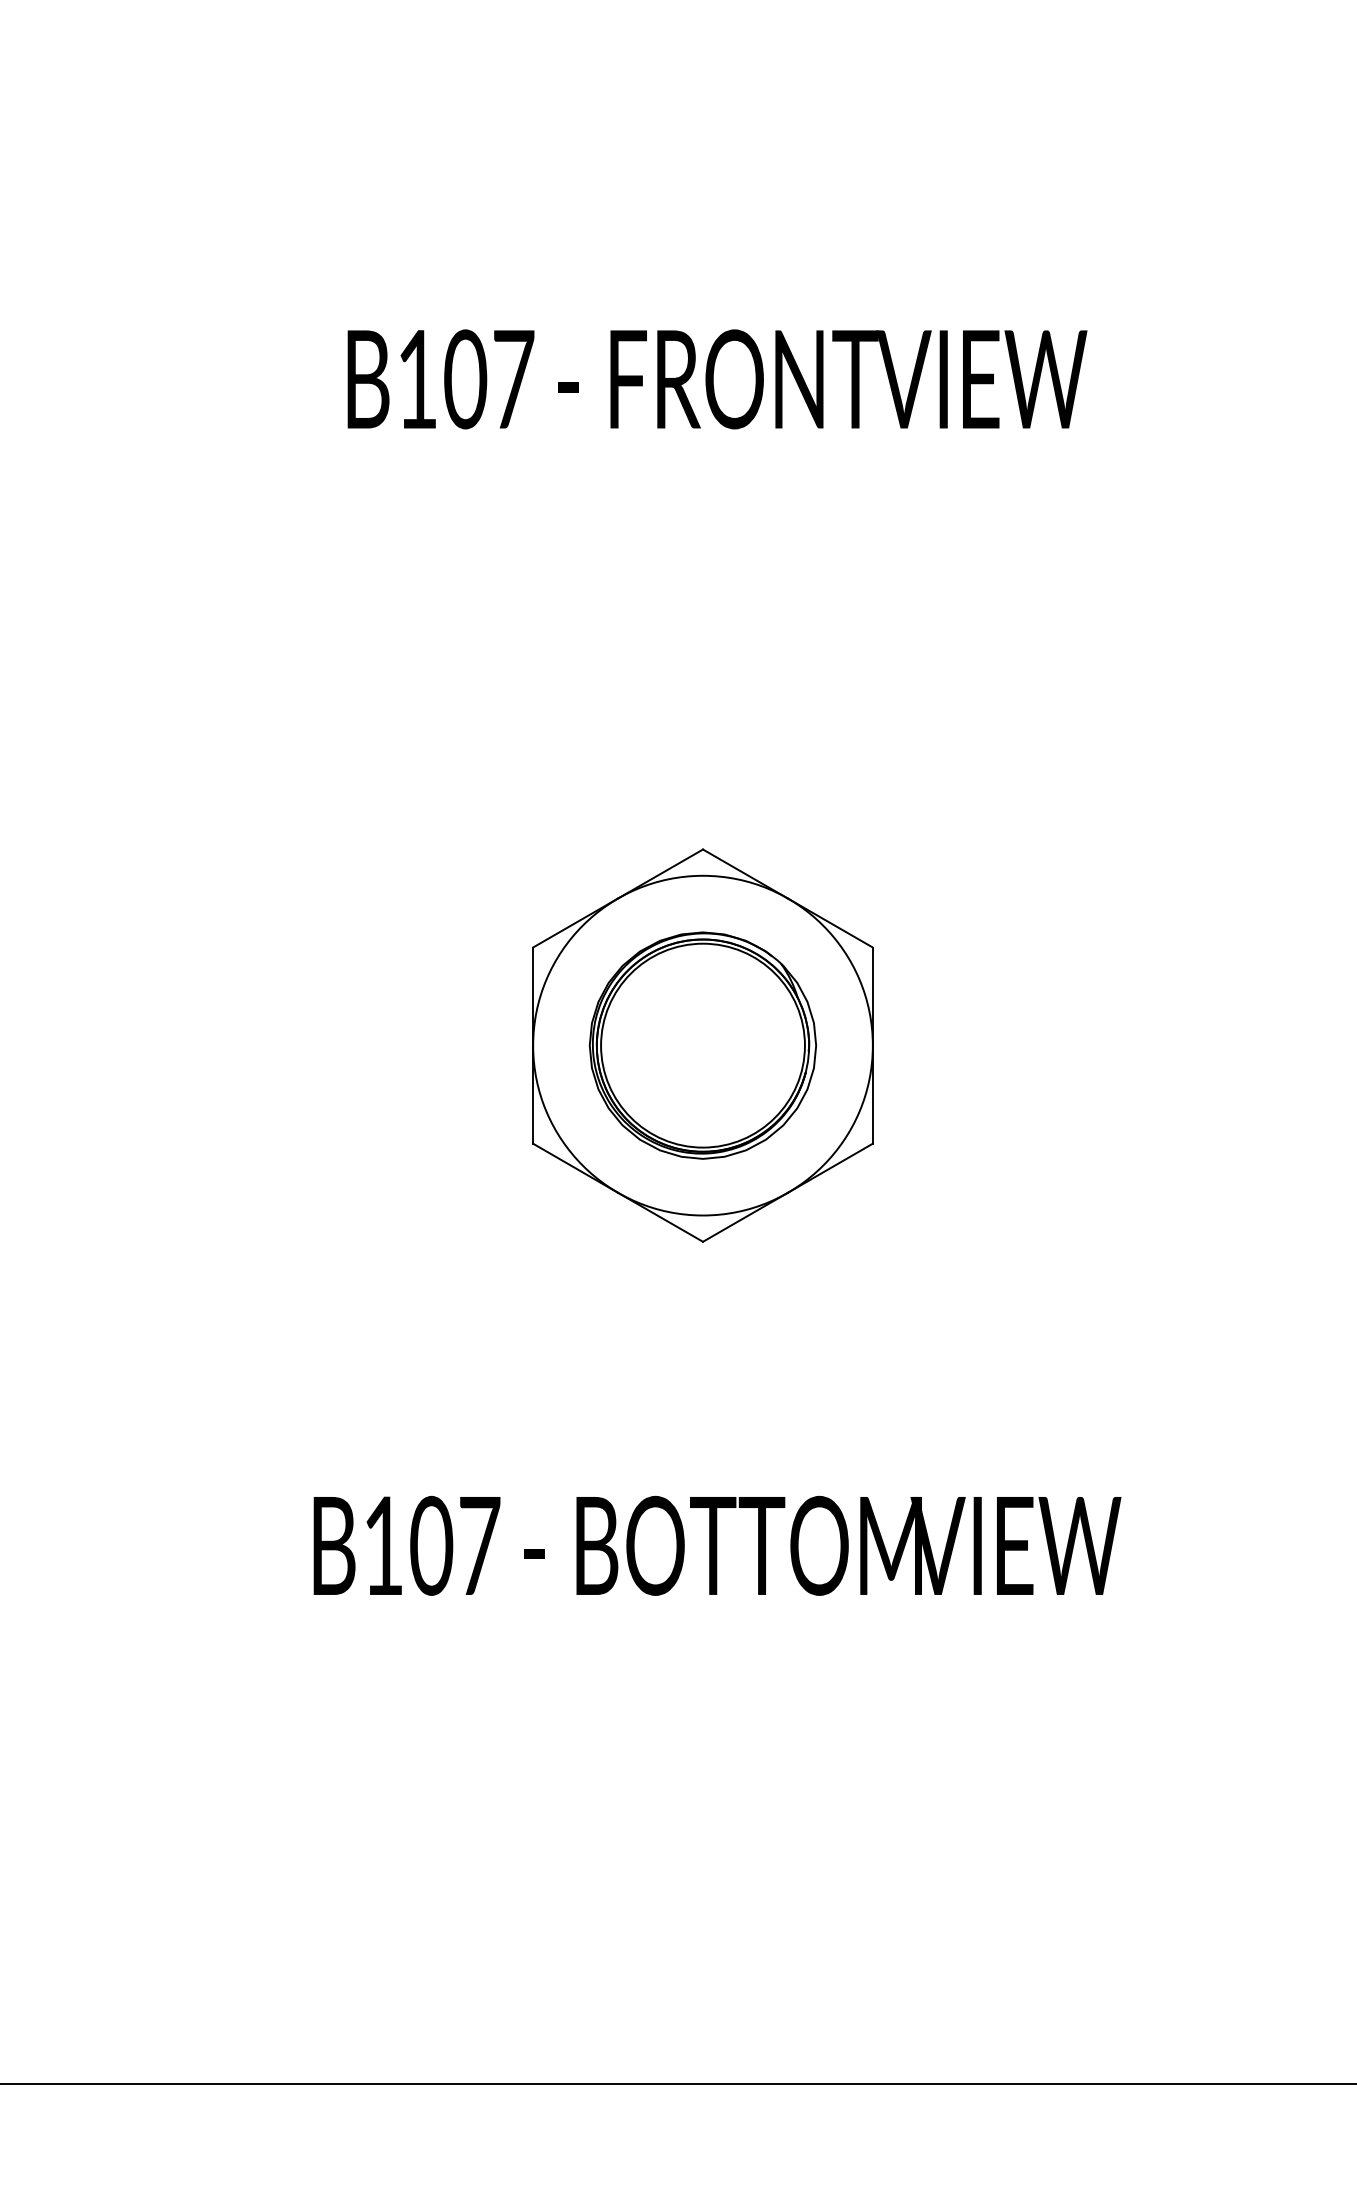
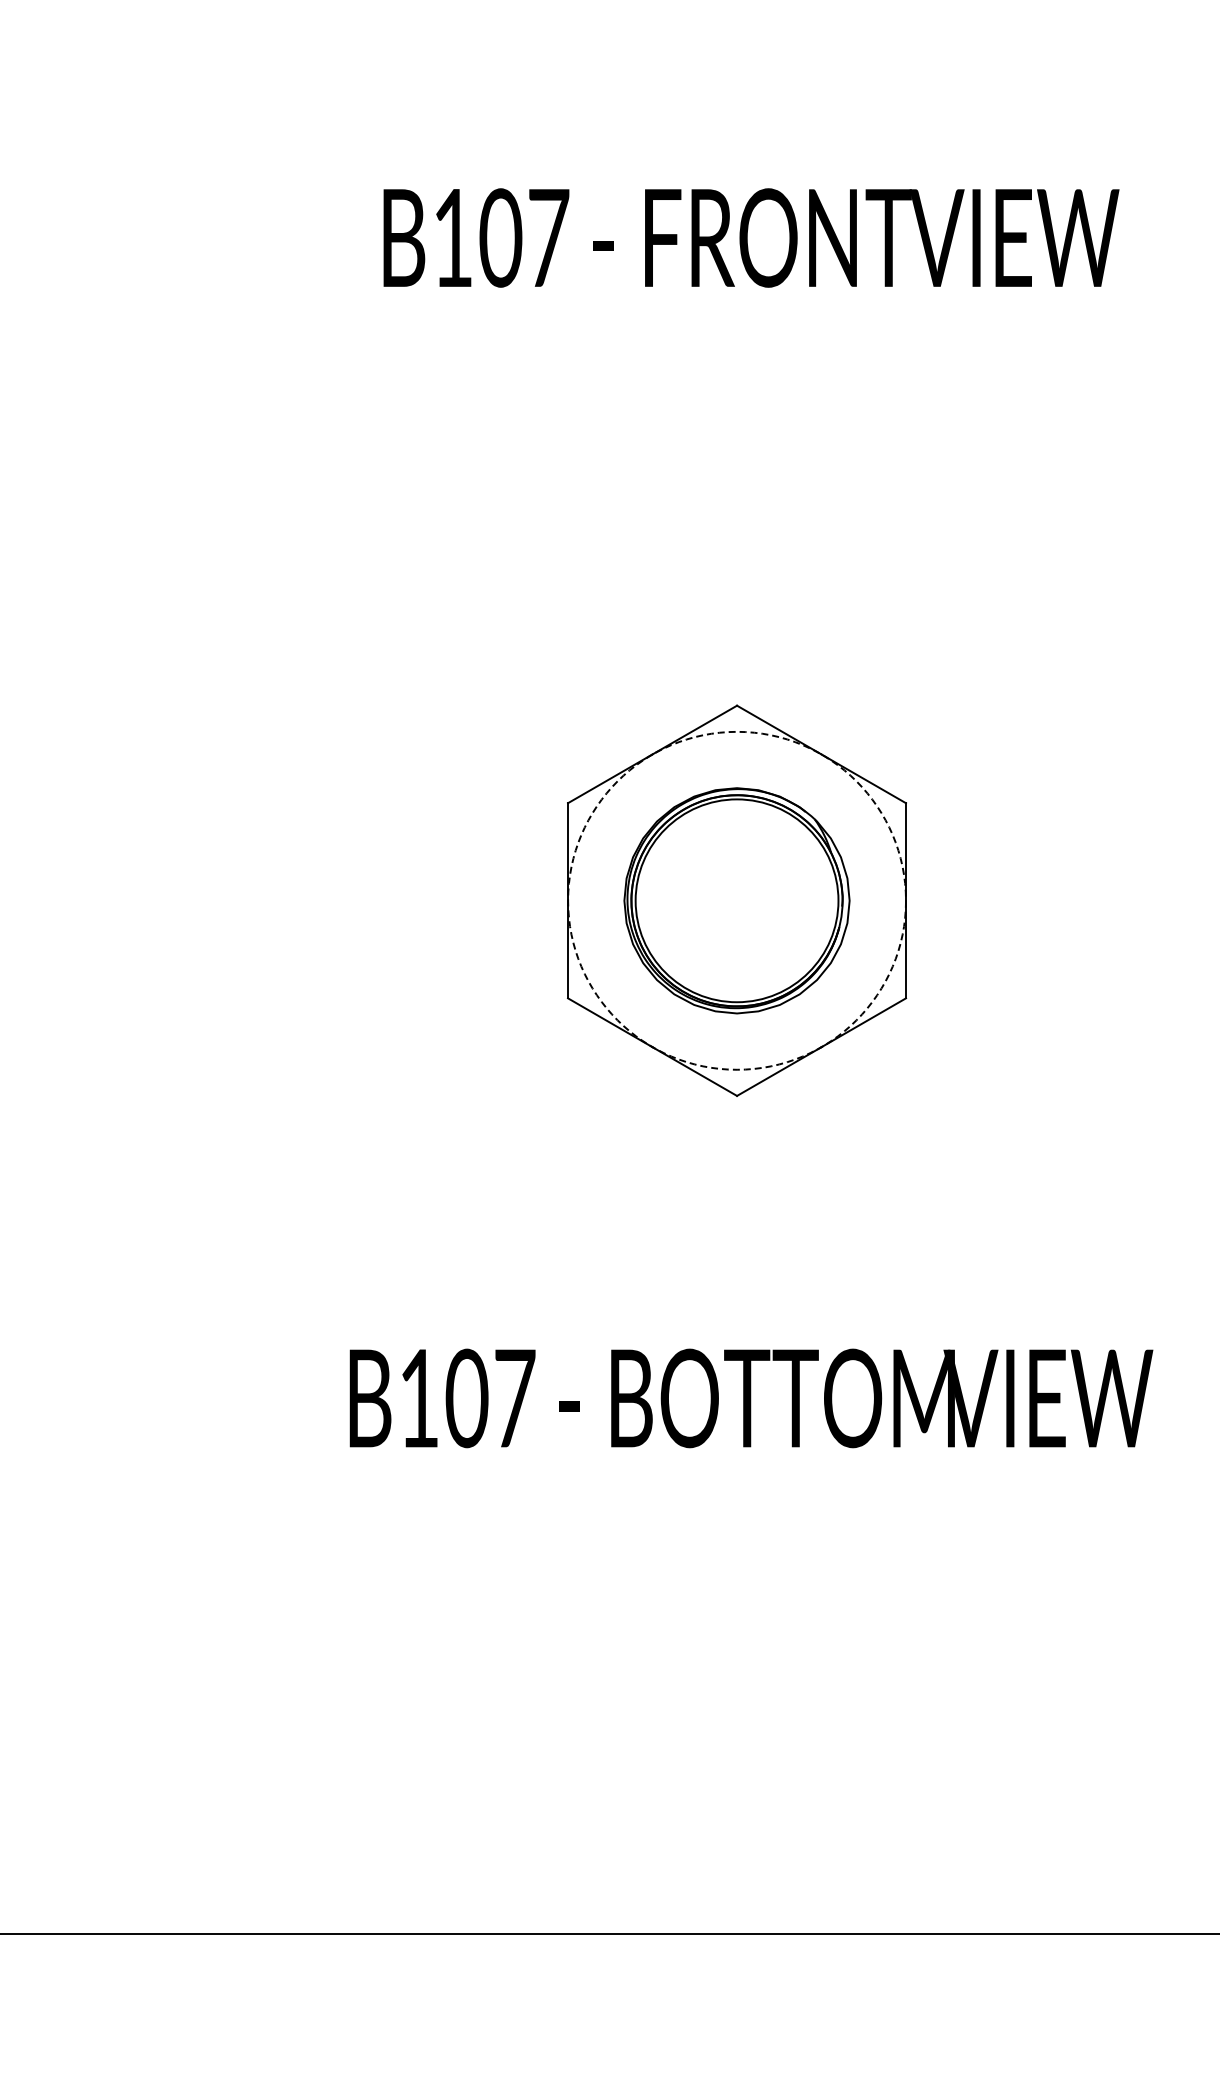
circle: (702, 1045) -> (736, 900), solid -> dashed

